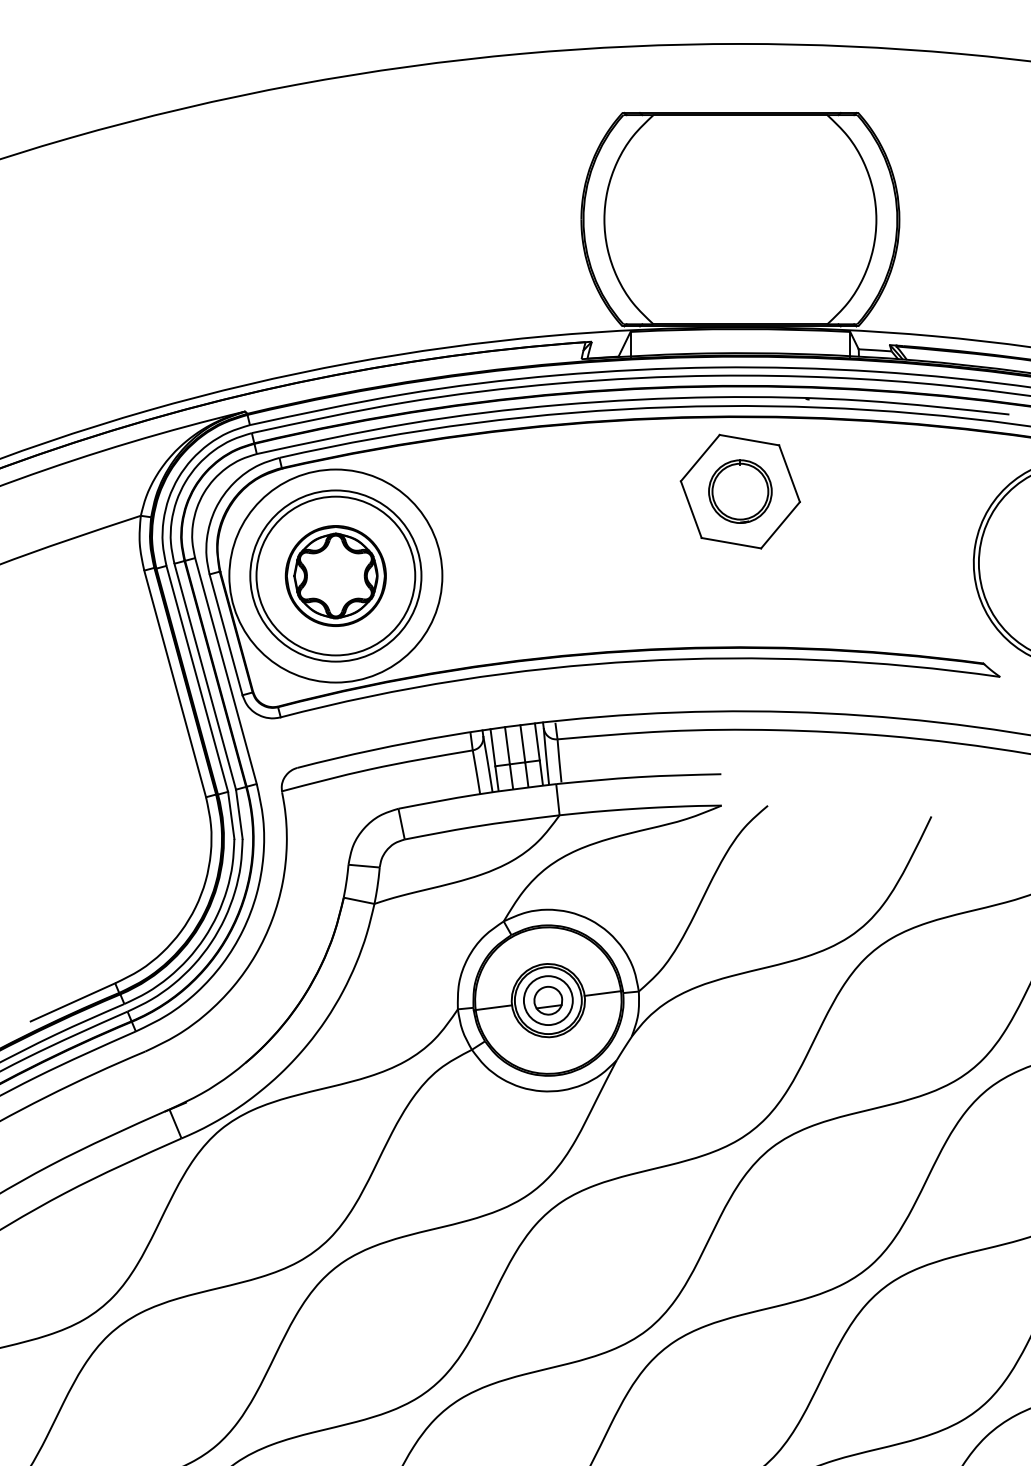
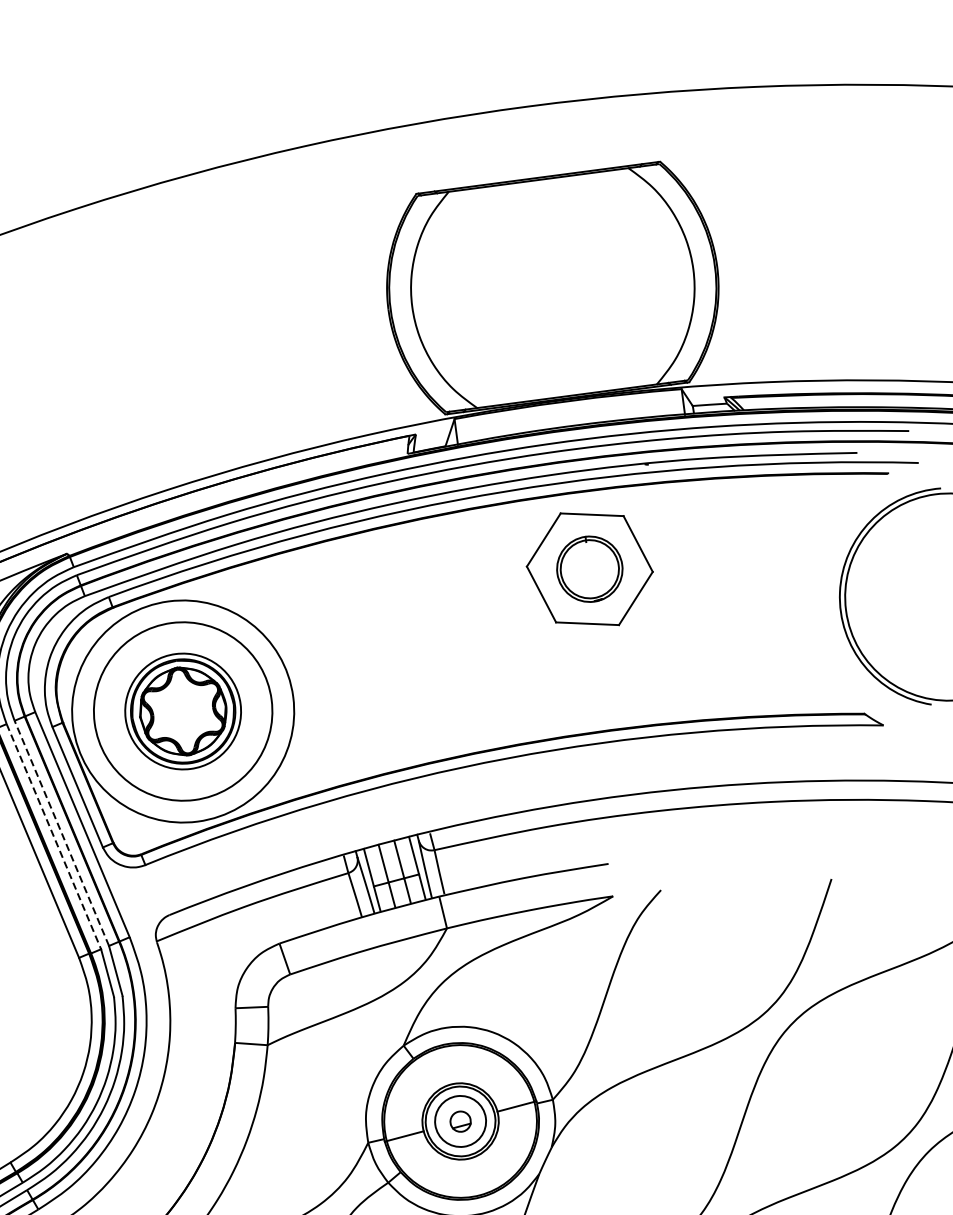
circle: (335, 575) -> (182, 711), size x0.7
line: (205, 676) -> (62, 833), solid -> dashed
line: (197, 679) -> (54, 837), solid -> dashed
part: (548, 1000) -> (460, 1121), size x0.7

